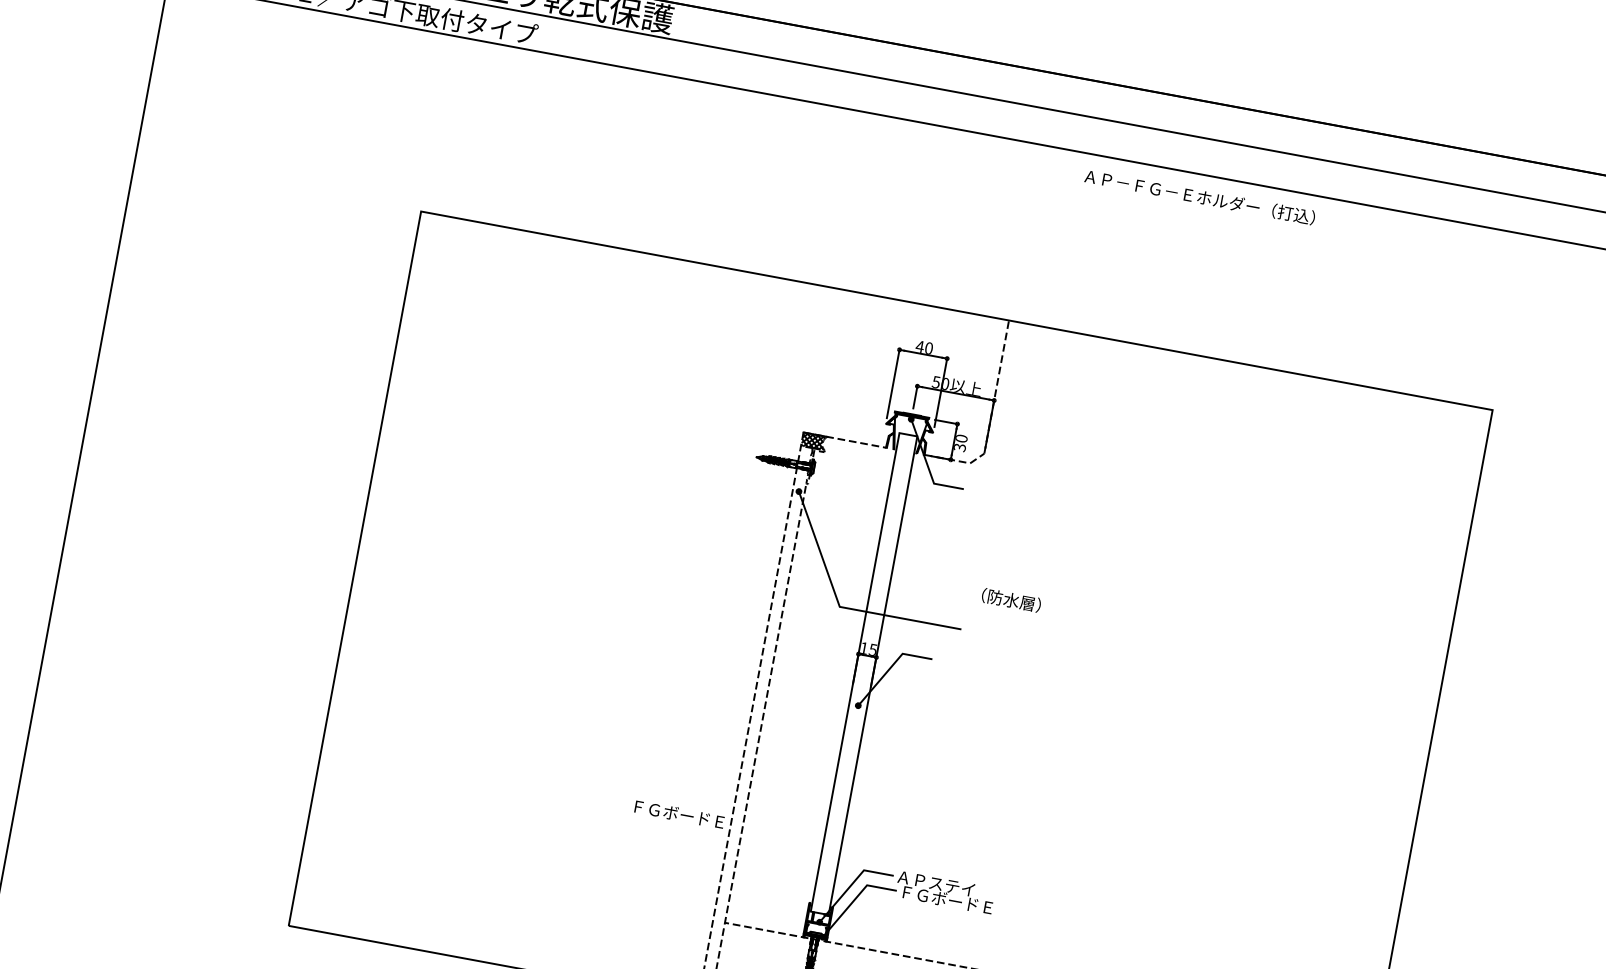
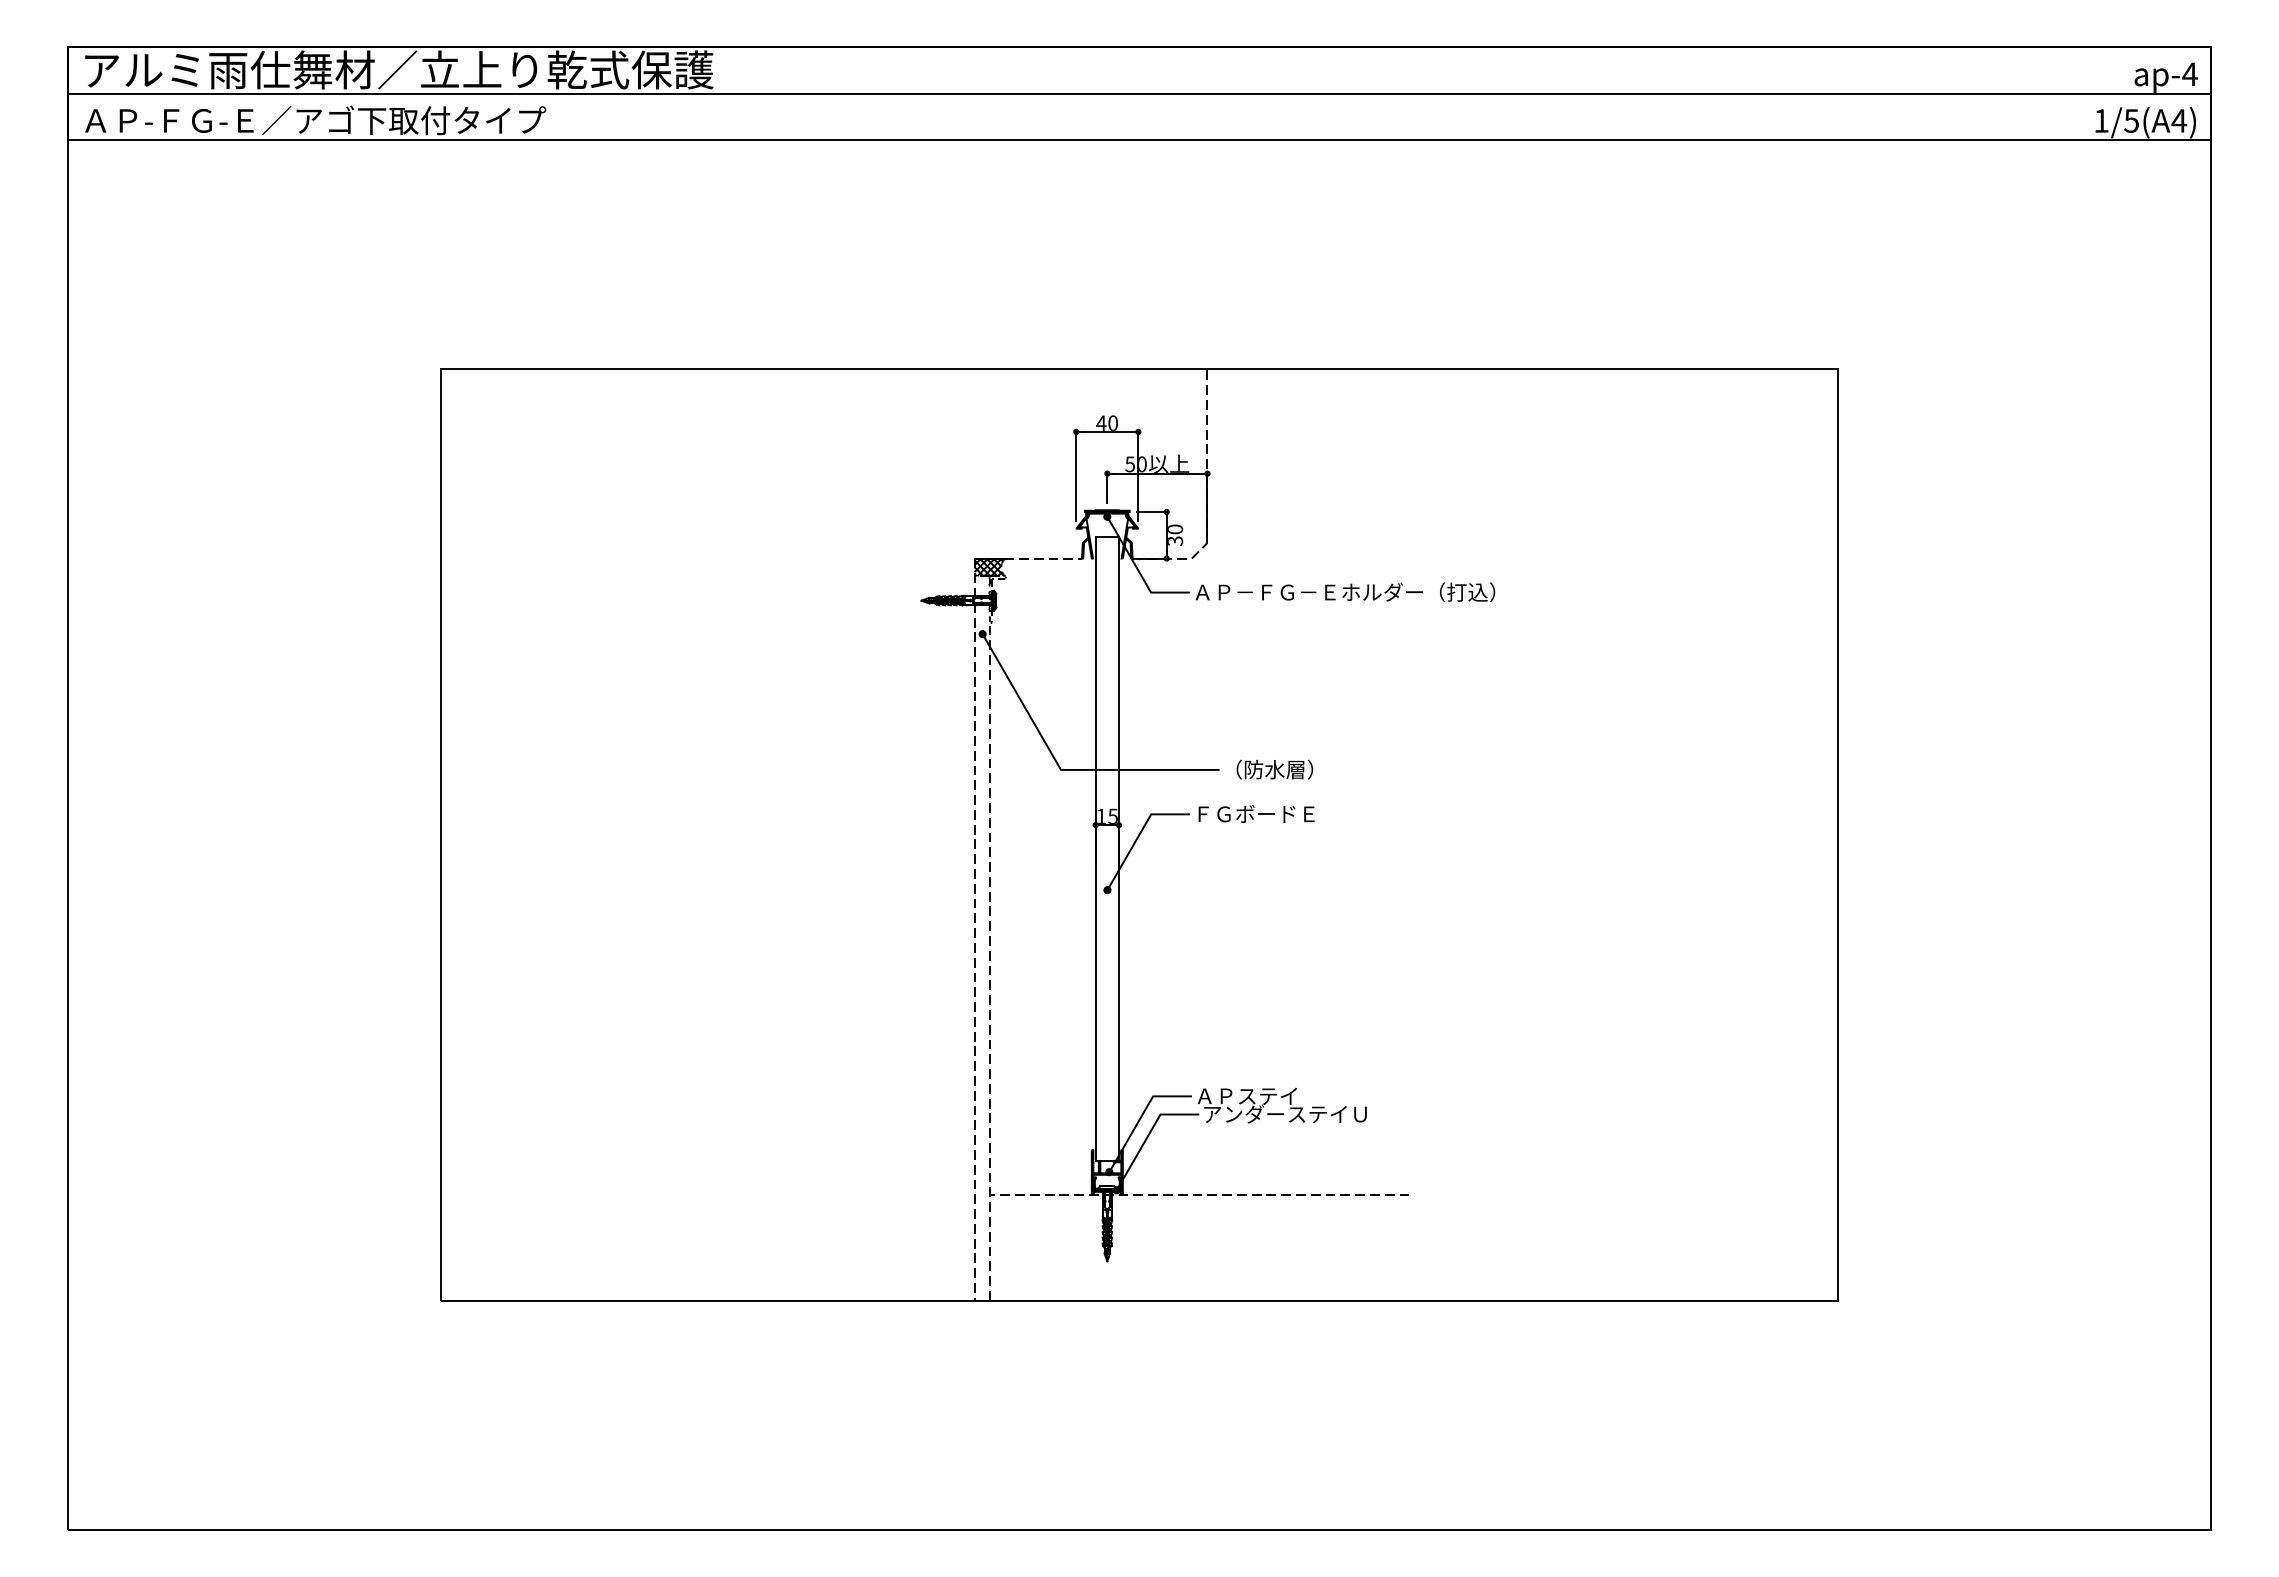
text: (1200, 197) -> (1345, 592), moved
text: (1011, 600) -> (1274, 769), moved
text: (679, 814) -> (1256, 813), moved
text: (963, 902) -> (1285, 1113), ＦＧボードＥ -> アンダーステイＵ

